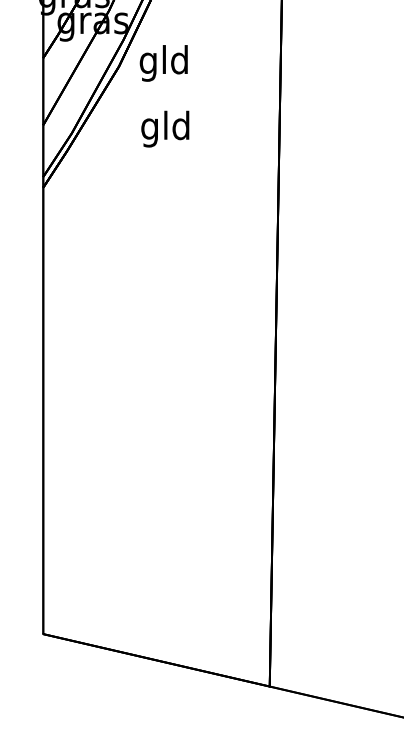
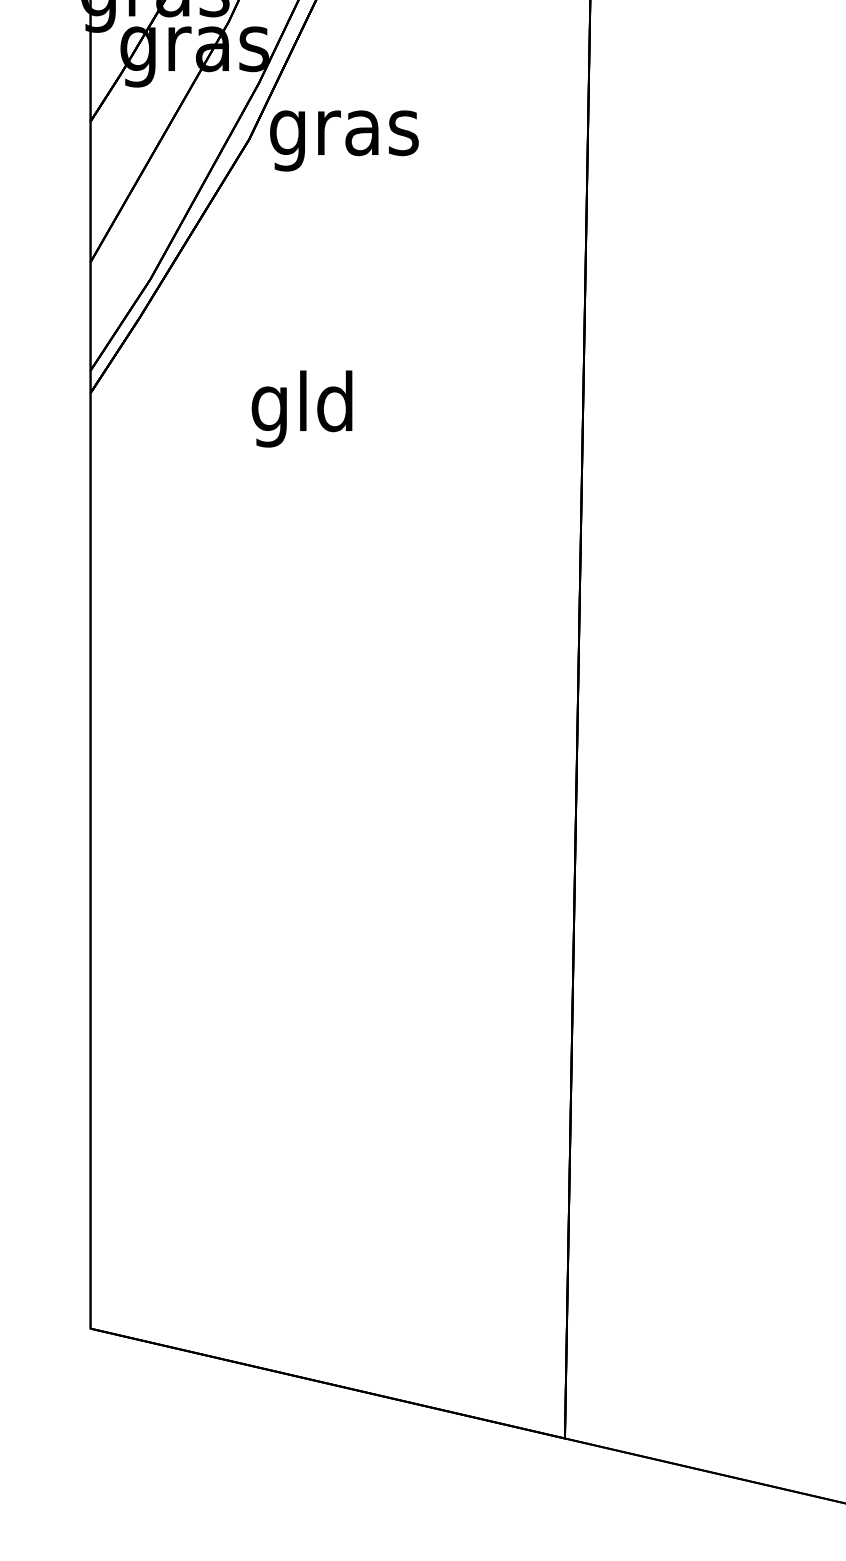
text: (164, 63) -> (344, 133), gld -> gras
text: (165, 128) -> (302, 407), moved

